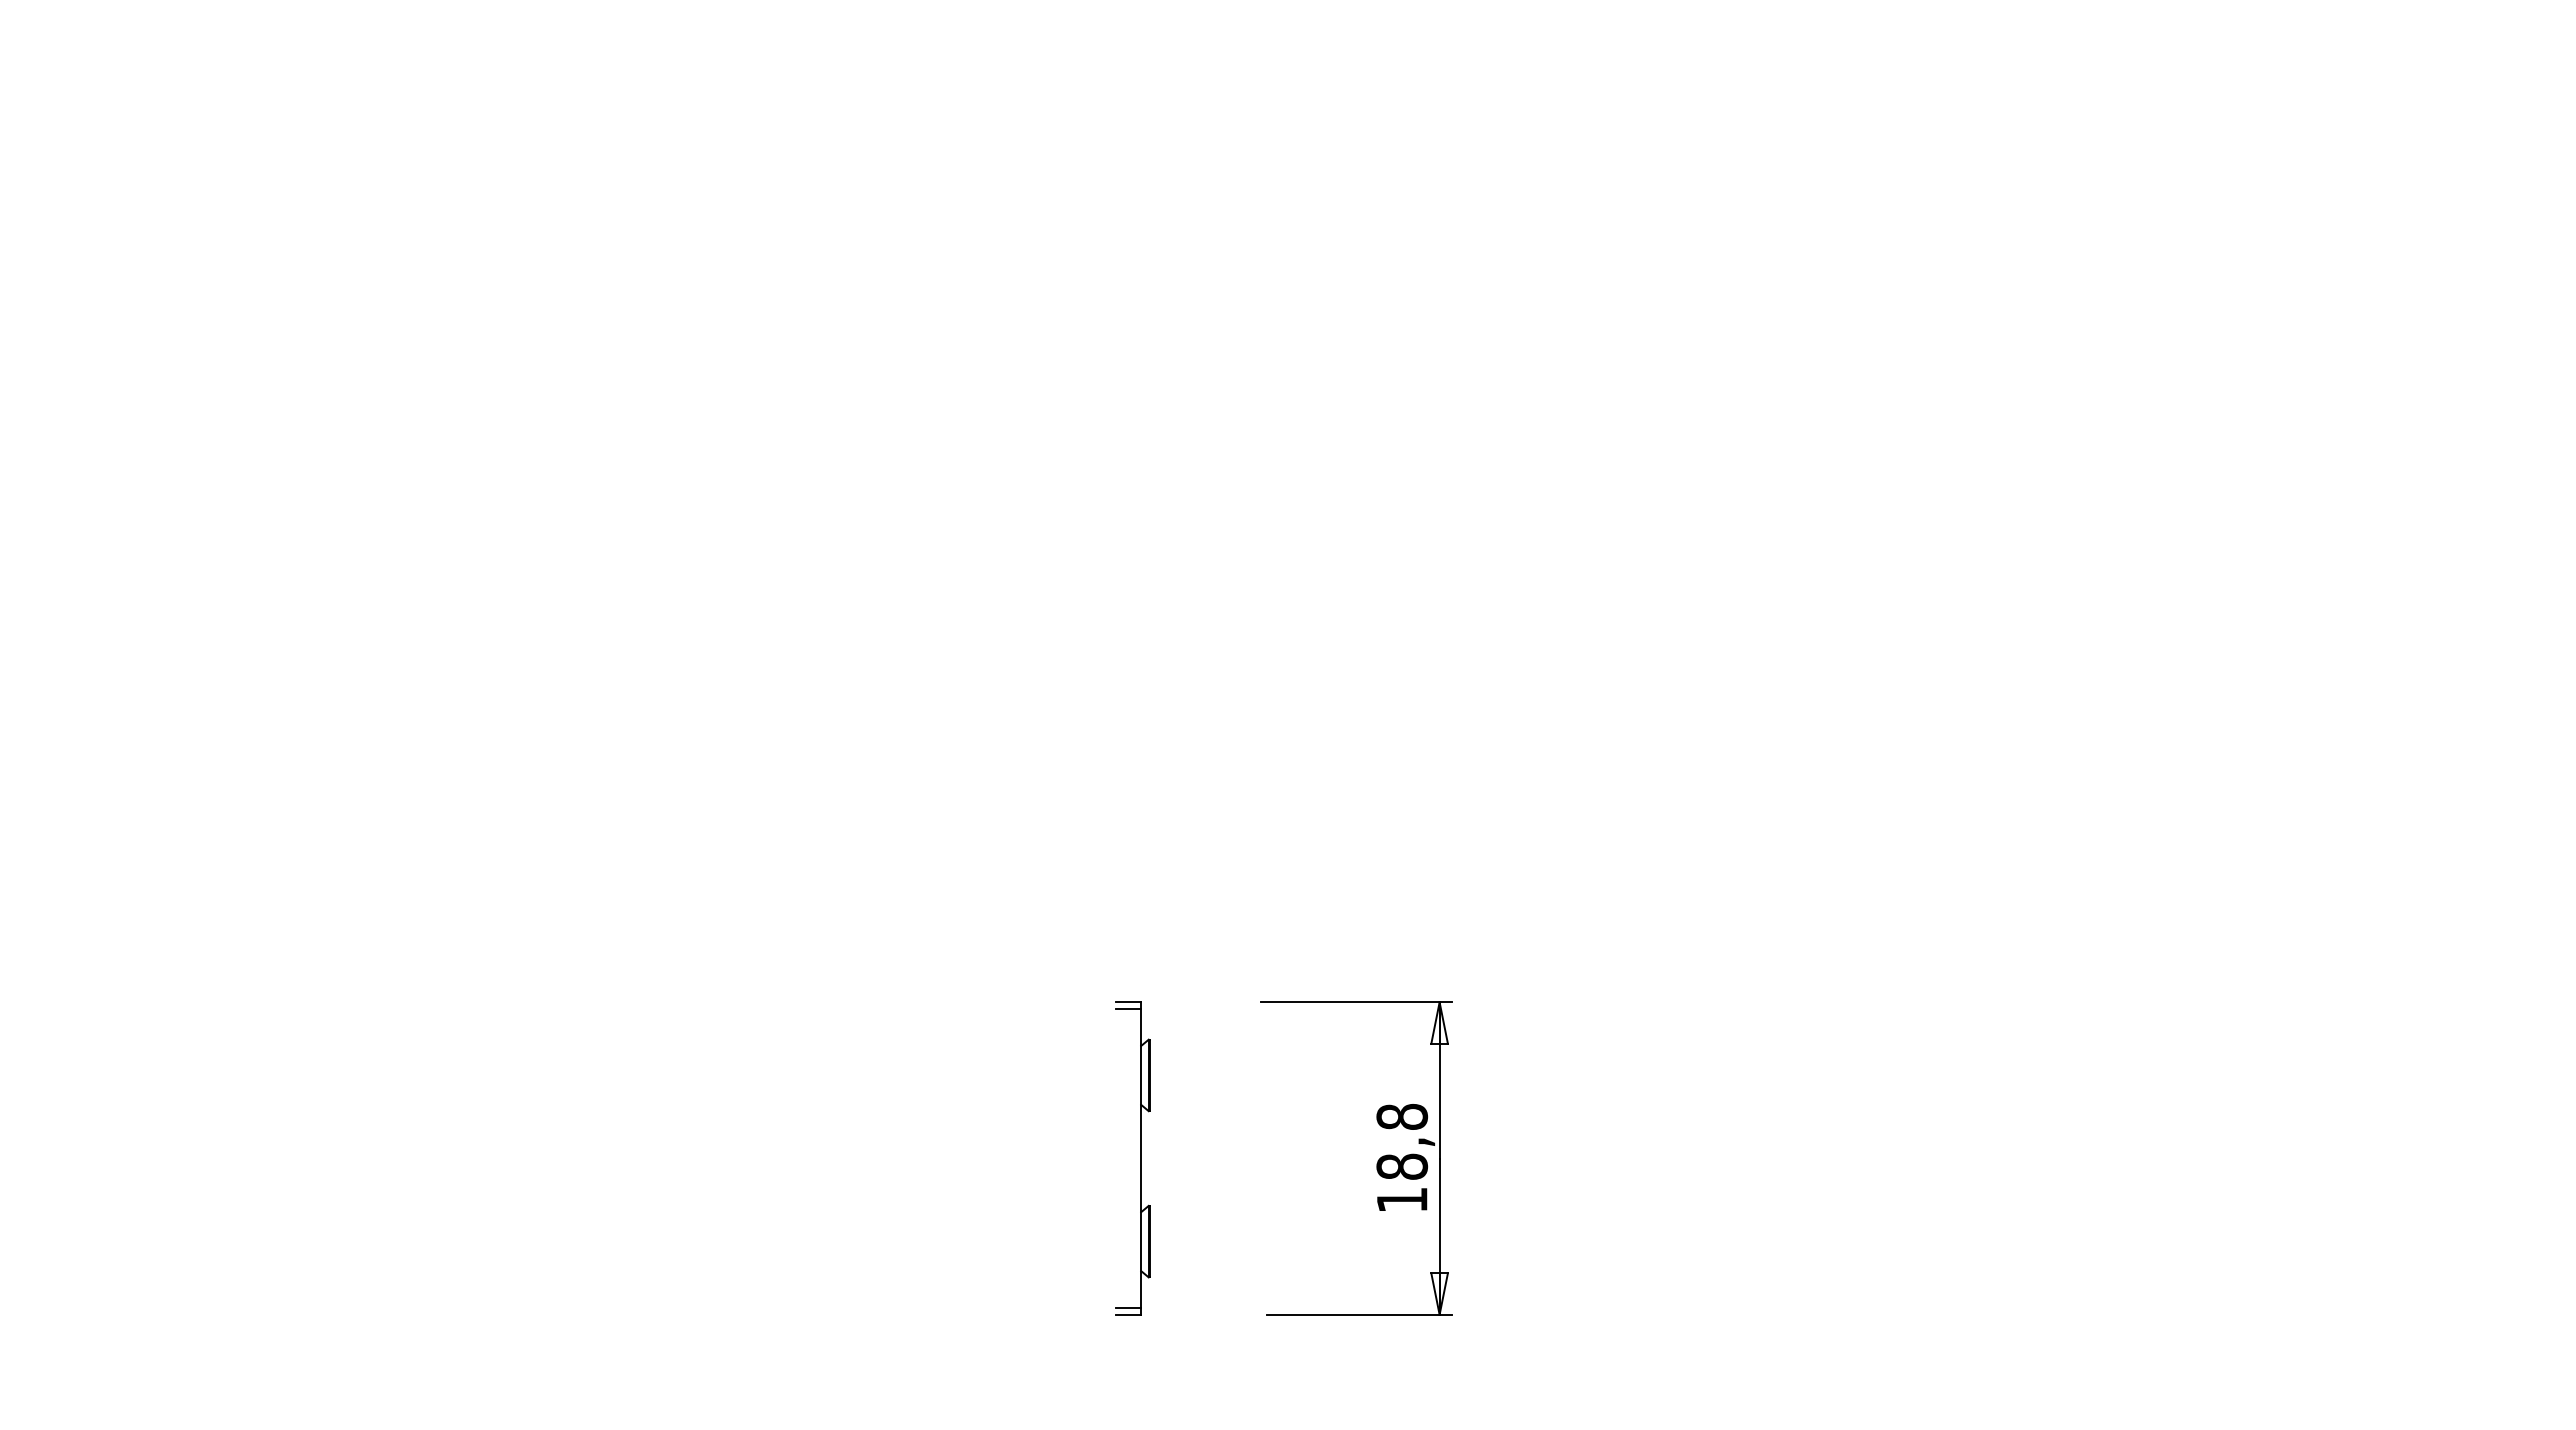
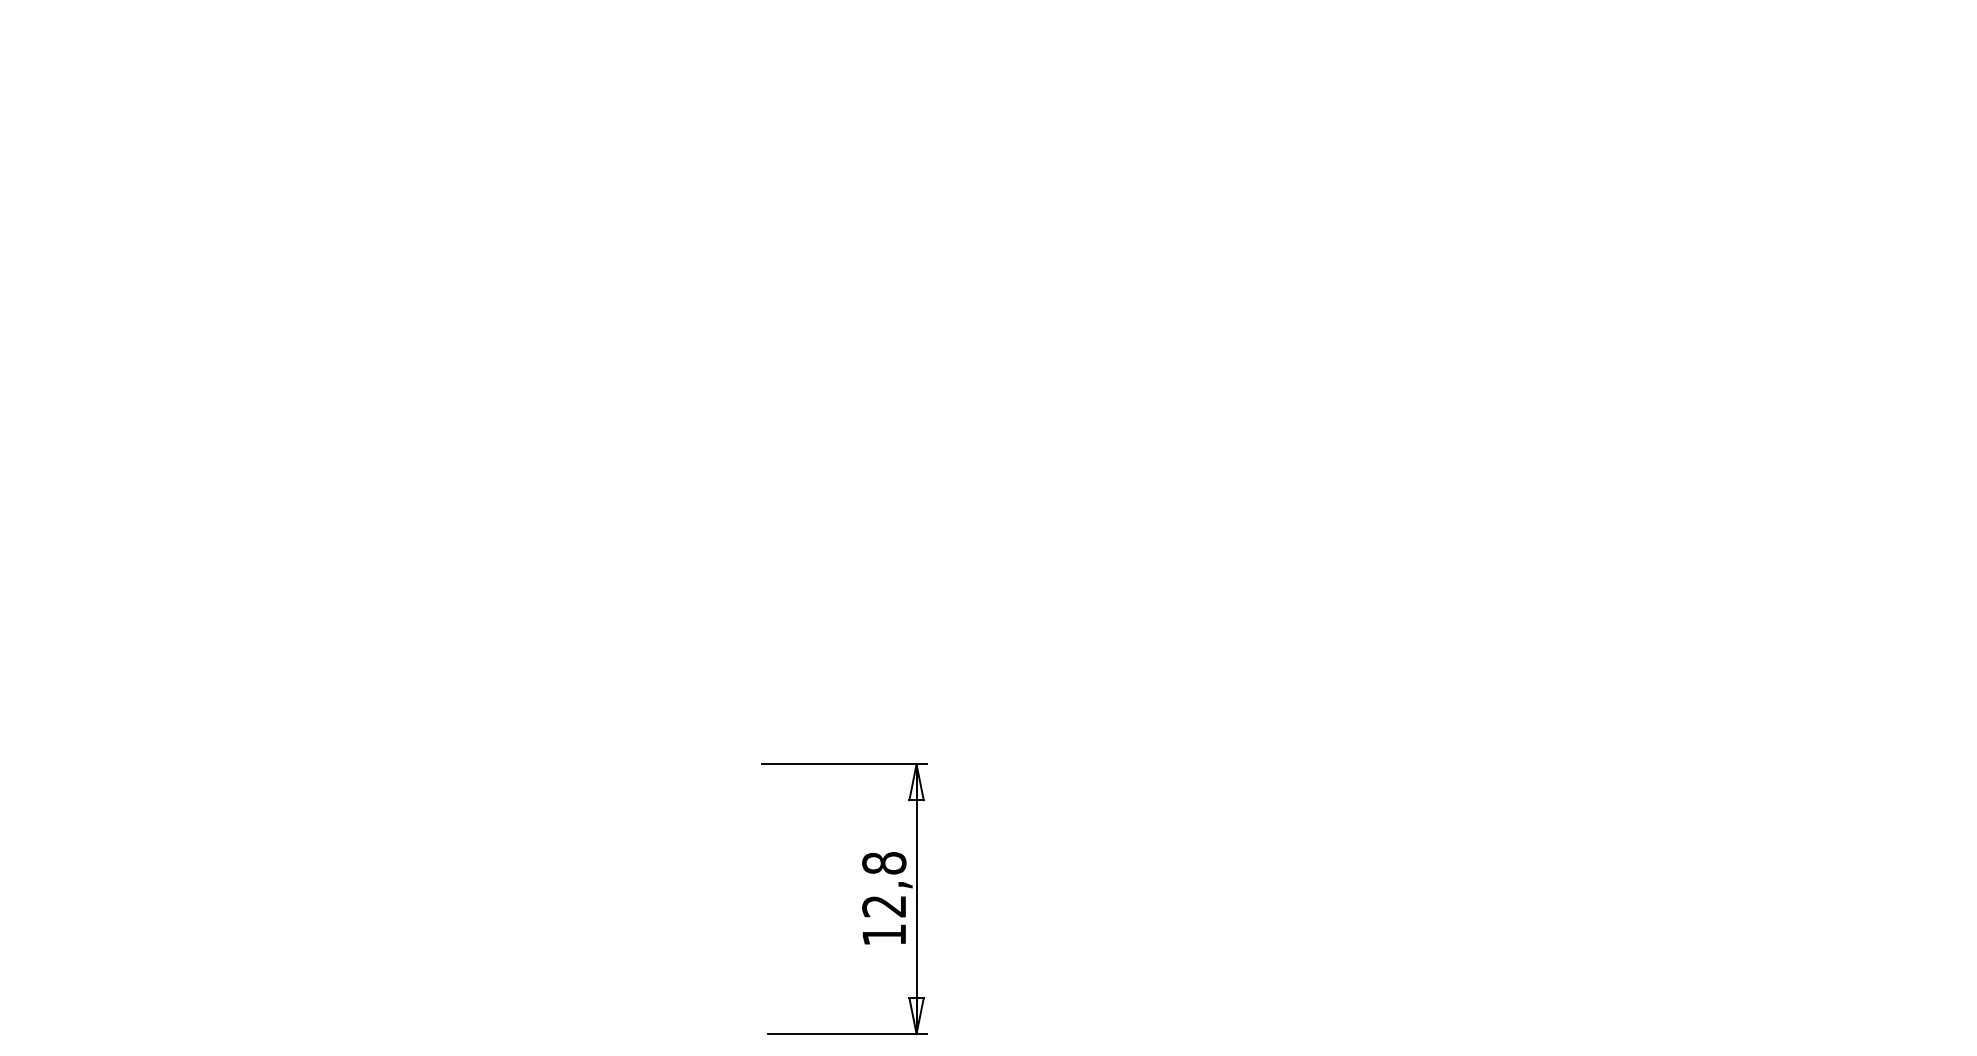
part: (1140, 1158) -> (658, 899), removed
text: (1402, 1166) -> (884, 906), 18,8 -> 12,8

